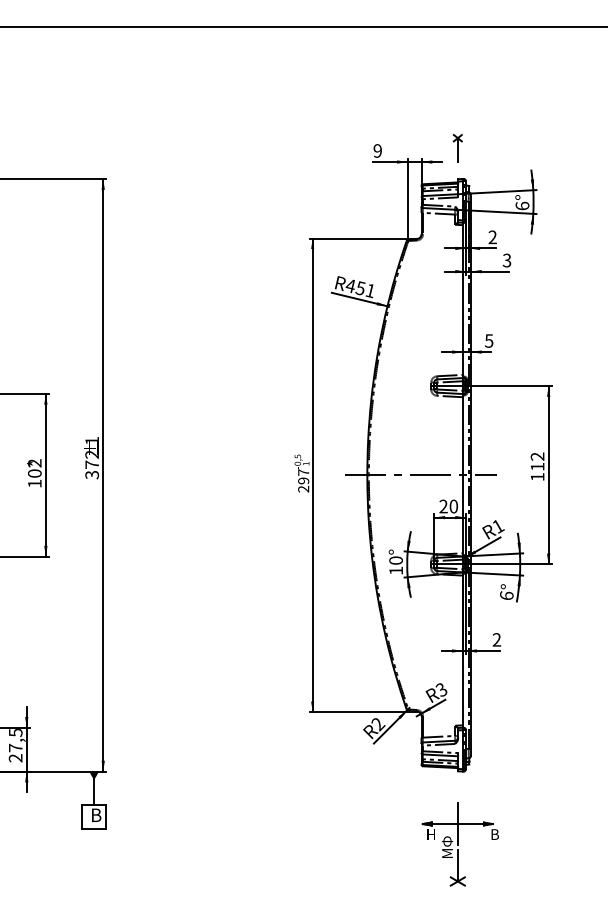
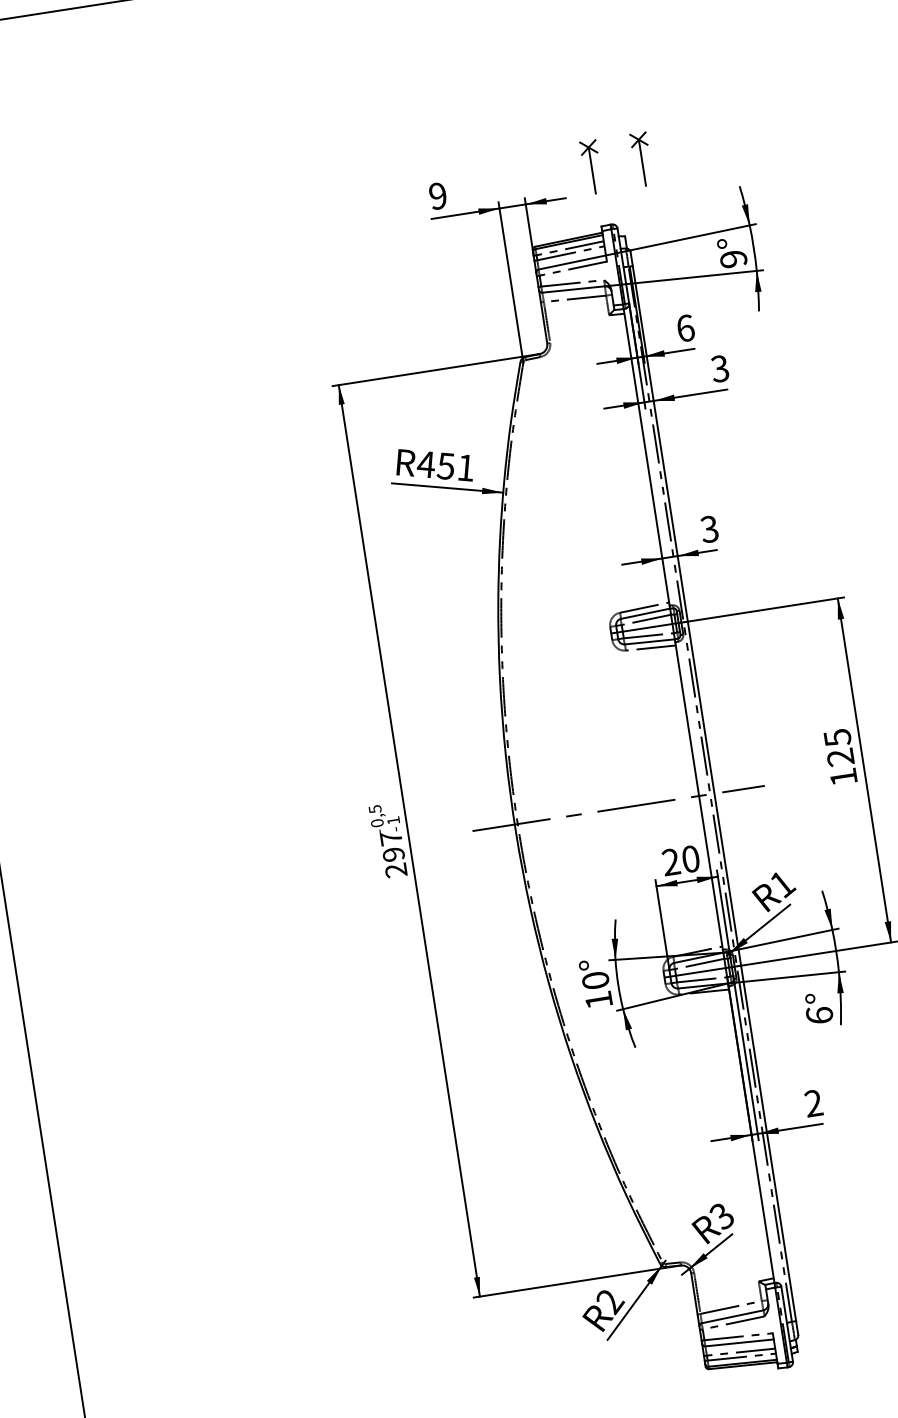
part: (483, 148) -> (641, 159), added
text: (522, 205) -> (733, 258), 6° -> 9°
text: (492, 237) -> (685, 328), 2 -> 6
text: (489, 340) -> (710, 528), 5 -> 3
text: (537, 461) -> (838, 747), 112 -> 125

